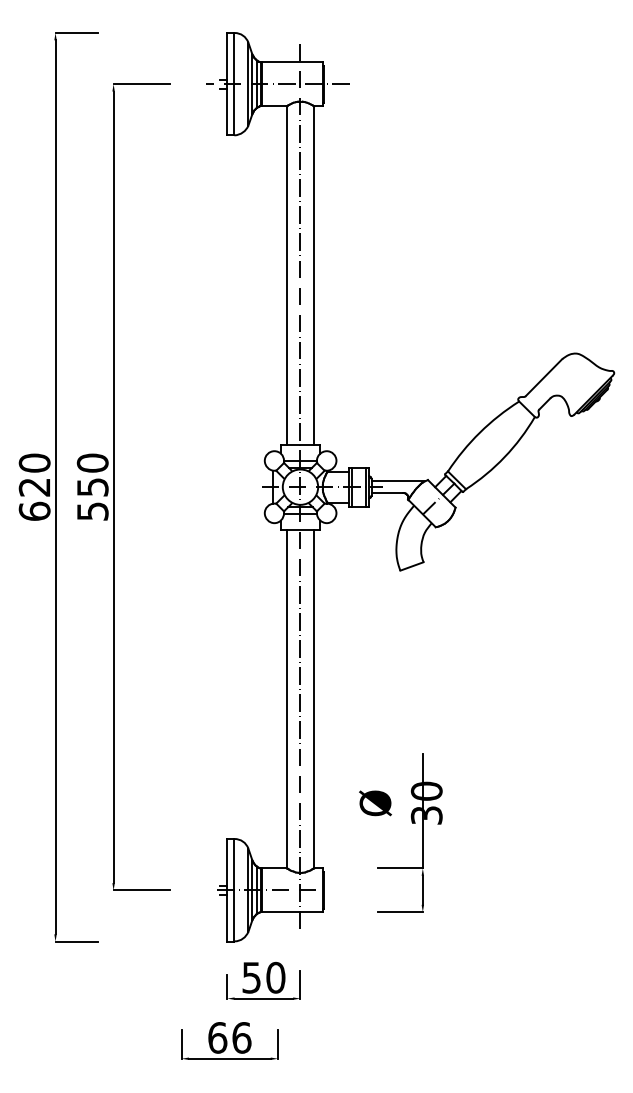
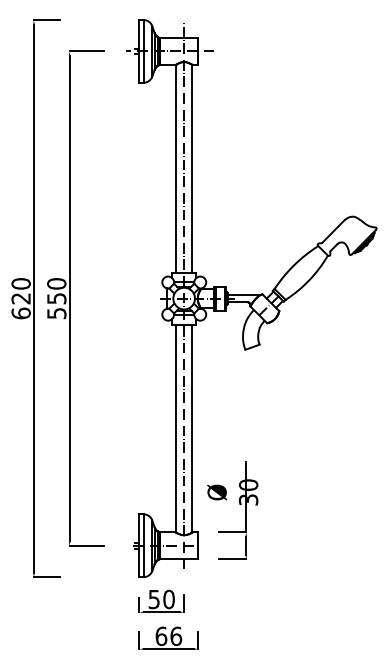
part: (411, 822) -> (239, 504), moved
part: (229, 1039) -> (168, 637), moved

